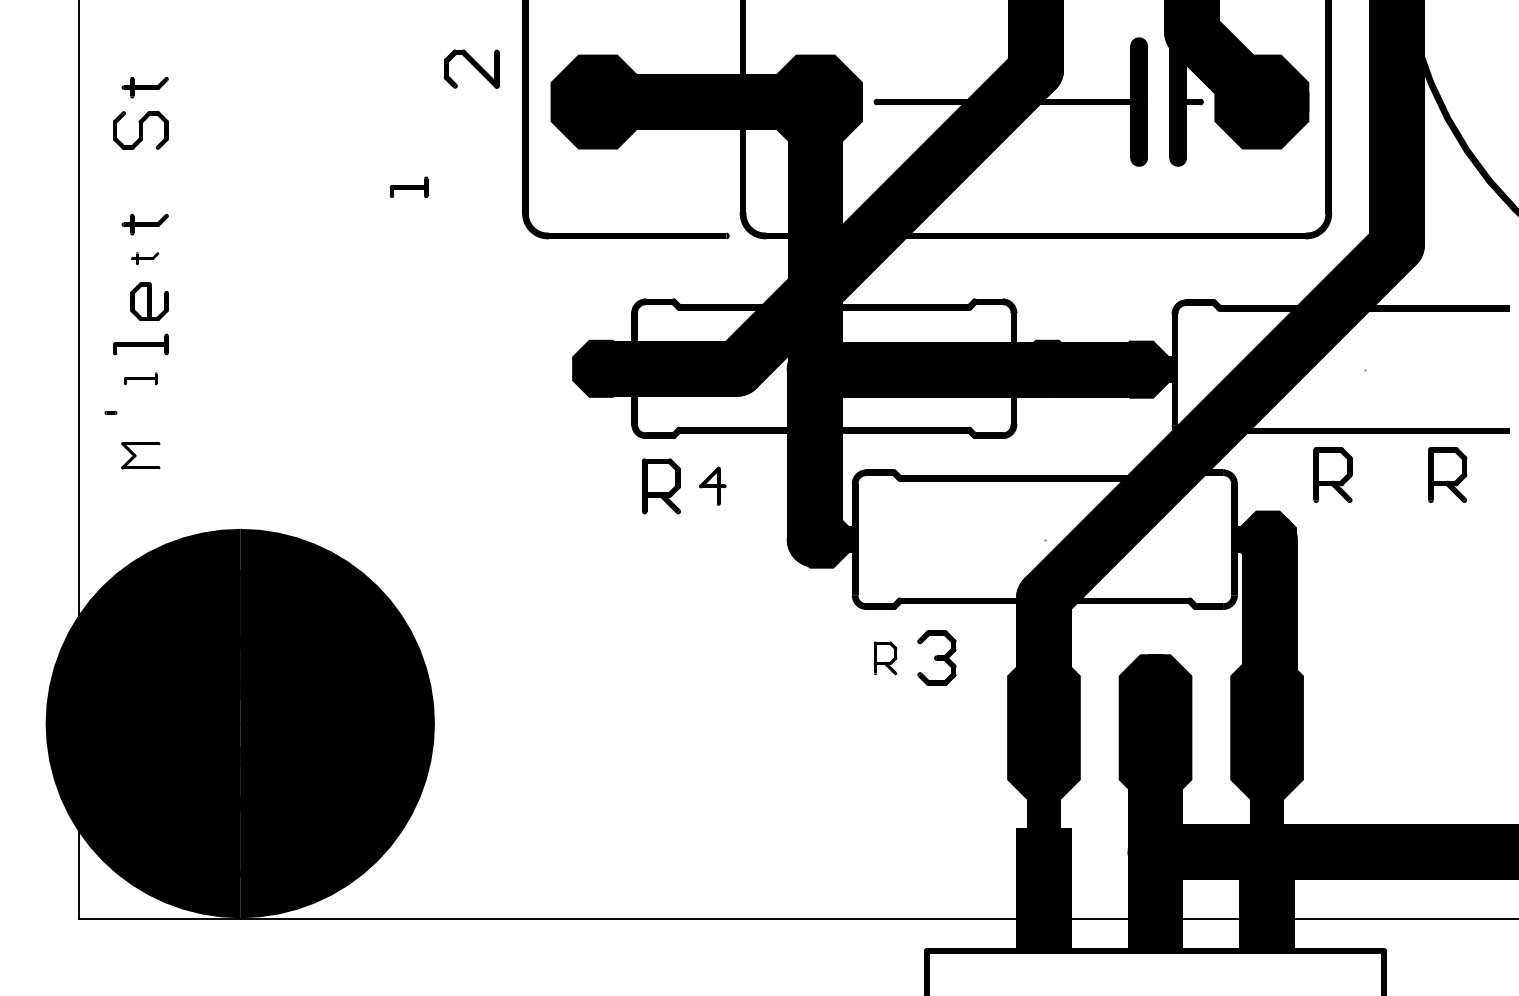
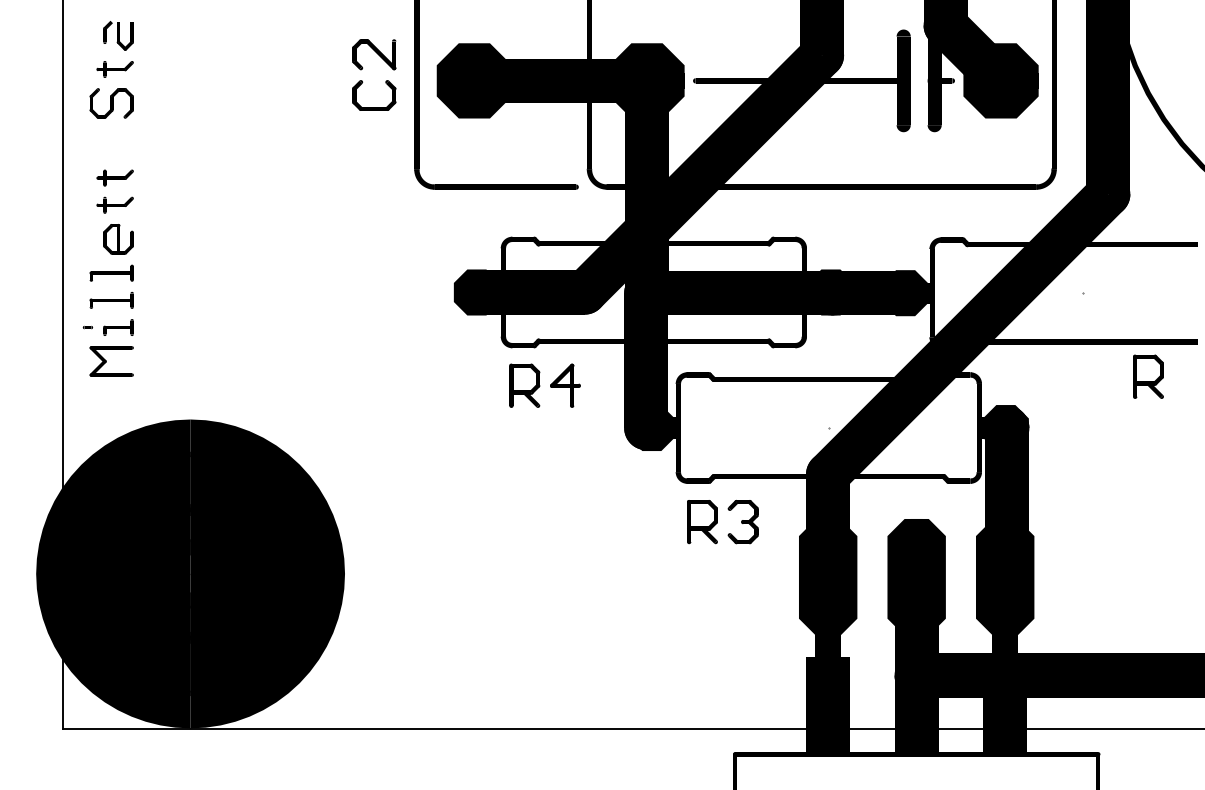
part: (149, 44) -> (118, 35), added
part: (472, 135) -> (374, 107), added
part: (409, 187) -> (118, 327), moved
part: (144, 257) -> (114, 204), size x1.67
part: (140, 378) -> (111, 300), size x1.67
part: (140, 455) -> (111, 361), size x1.43
part: (1333, 474) -> (1057, 376), removed
part: (712, 486) -> (565, 385), size x1.43
part: (885, 658) -> (702, 522), size x1.67

